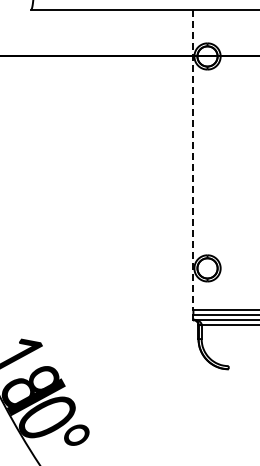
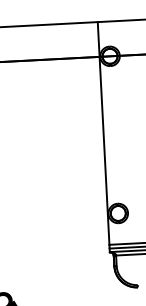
line: (193, 160) -> (103, 134), dashed -> solid

